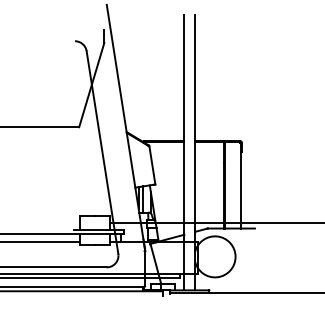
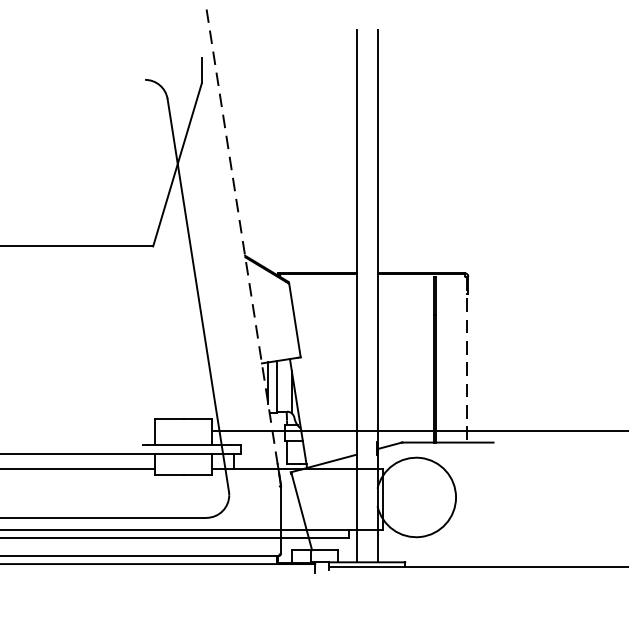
line: (126, 127) -> (244, 246), solid -> dashed
line: (241, 185) -> (467, 359), solid -> dashed

